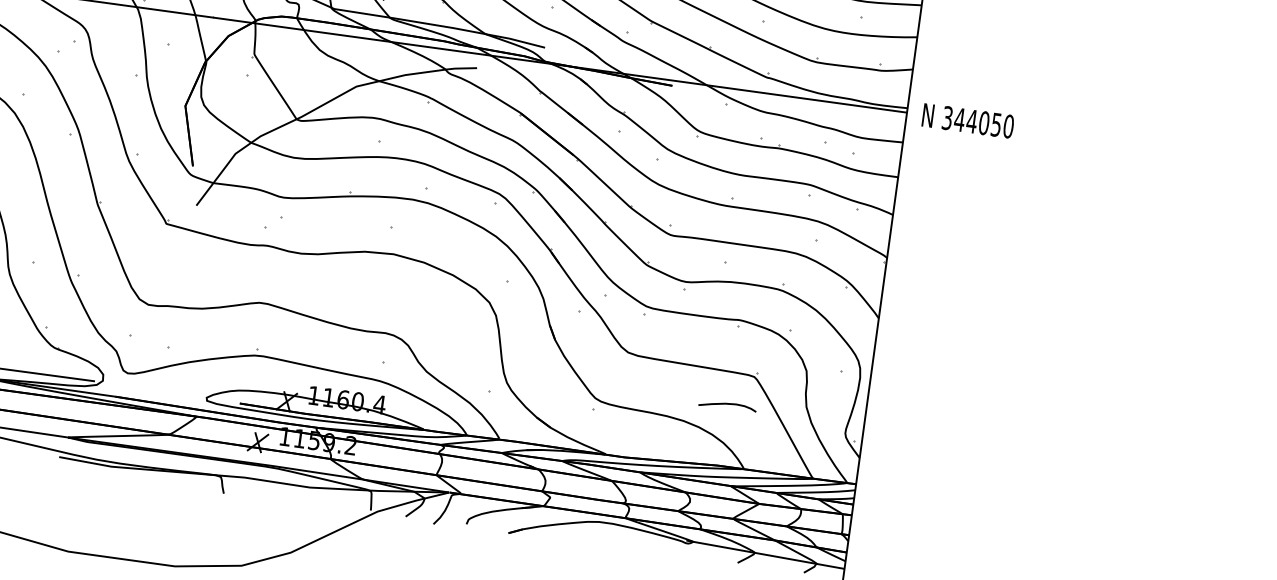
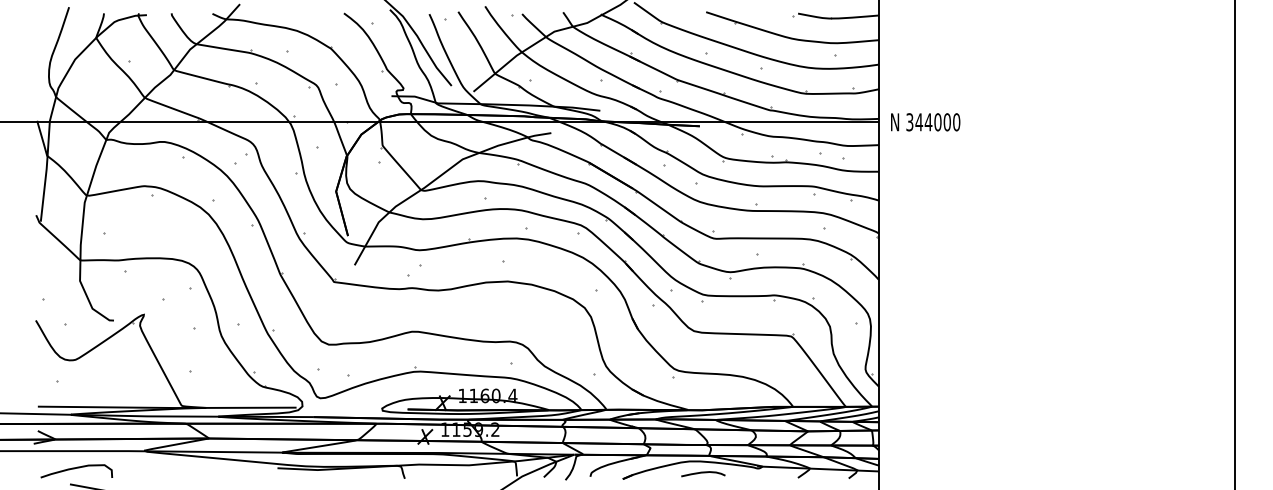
text: (995, 125) -> (946, 122), 344050 -> 344000
curve: (727, 405) -> (703, 473), moved

